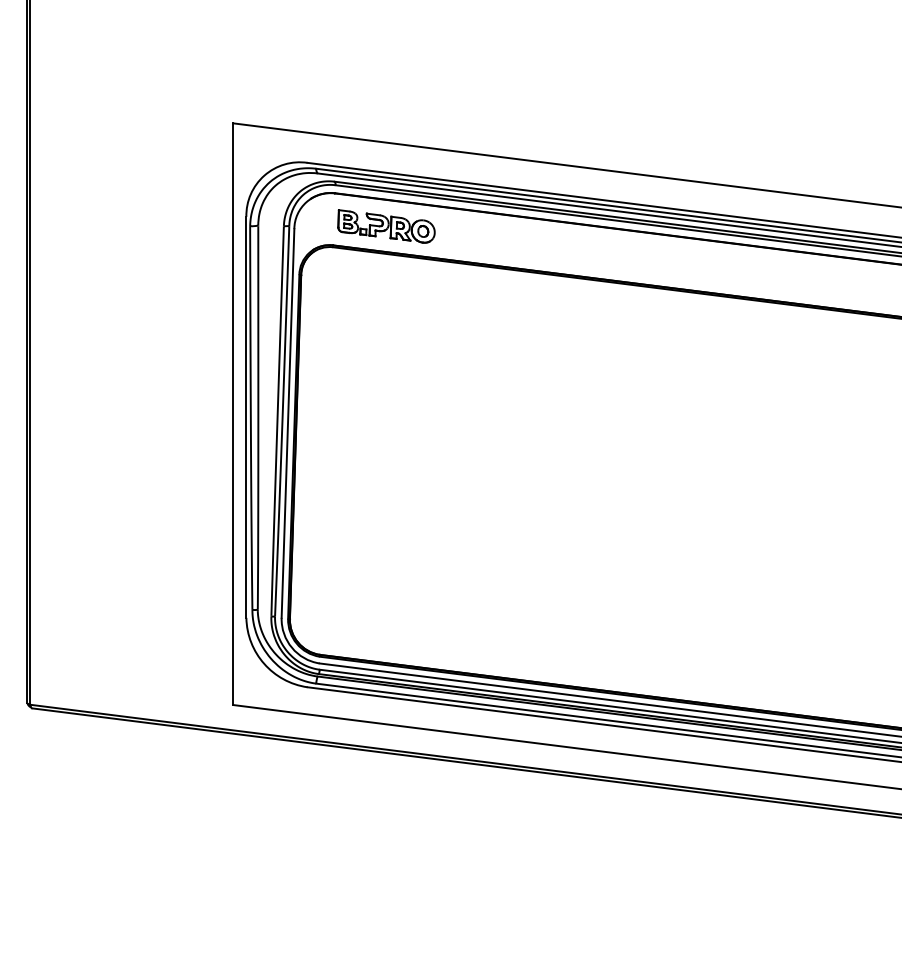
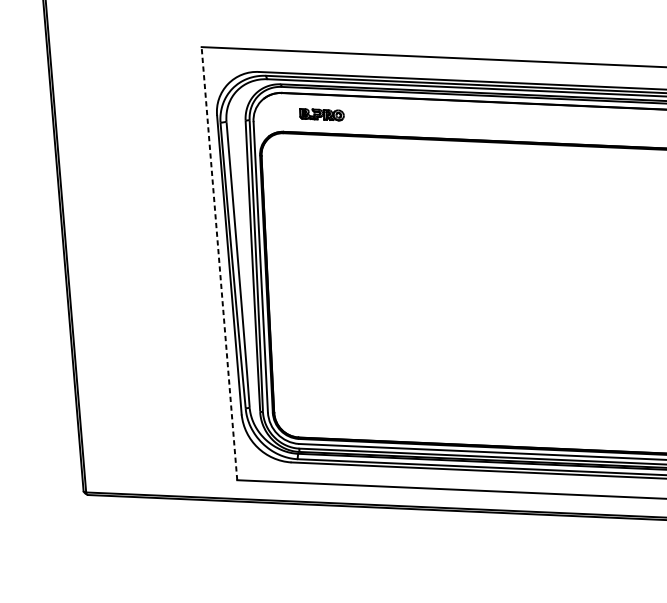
part: (386, 226) -> (322, 114), size x0.6
line: (233, 414) -> (219, 263), solid -> dashed

